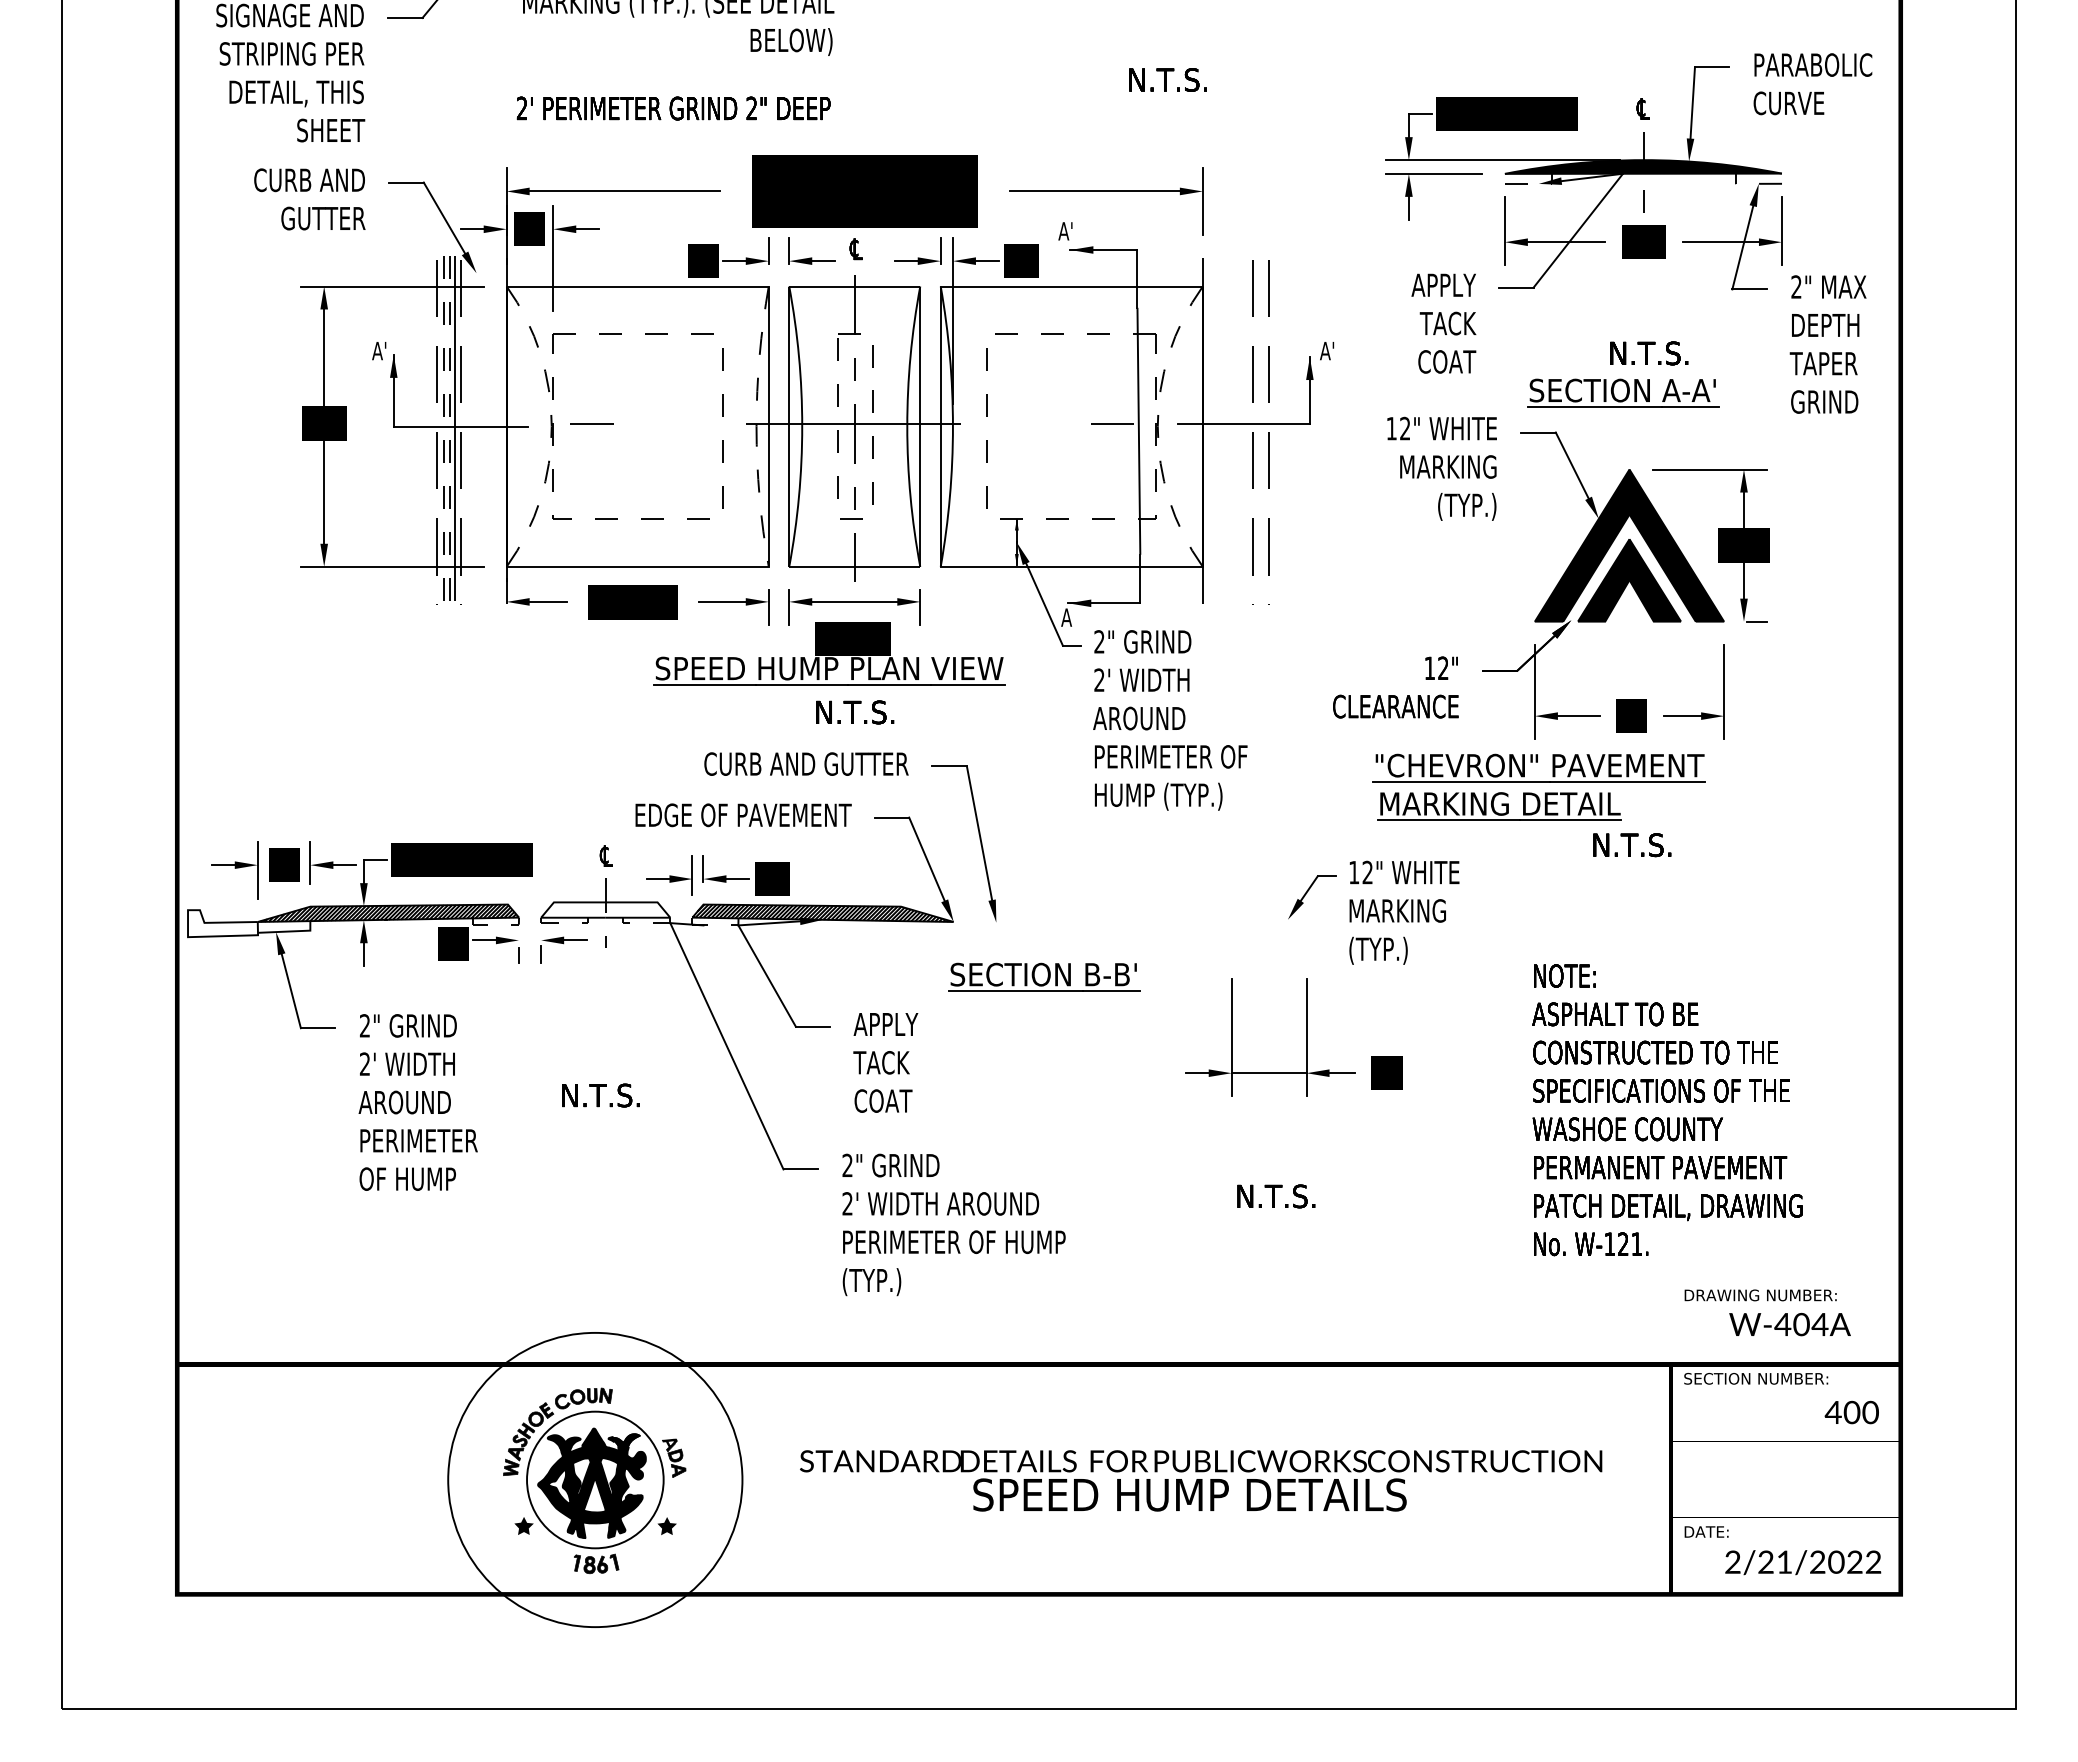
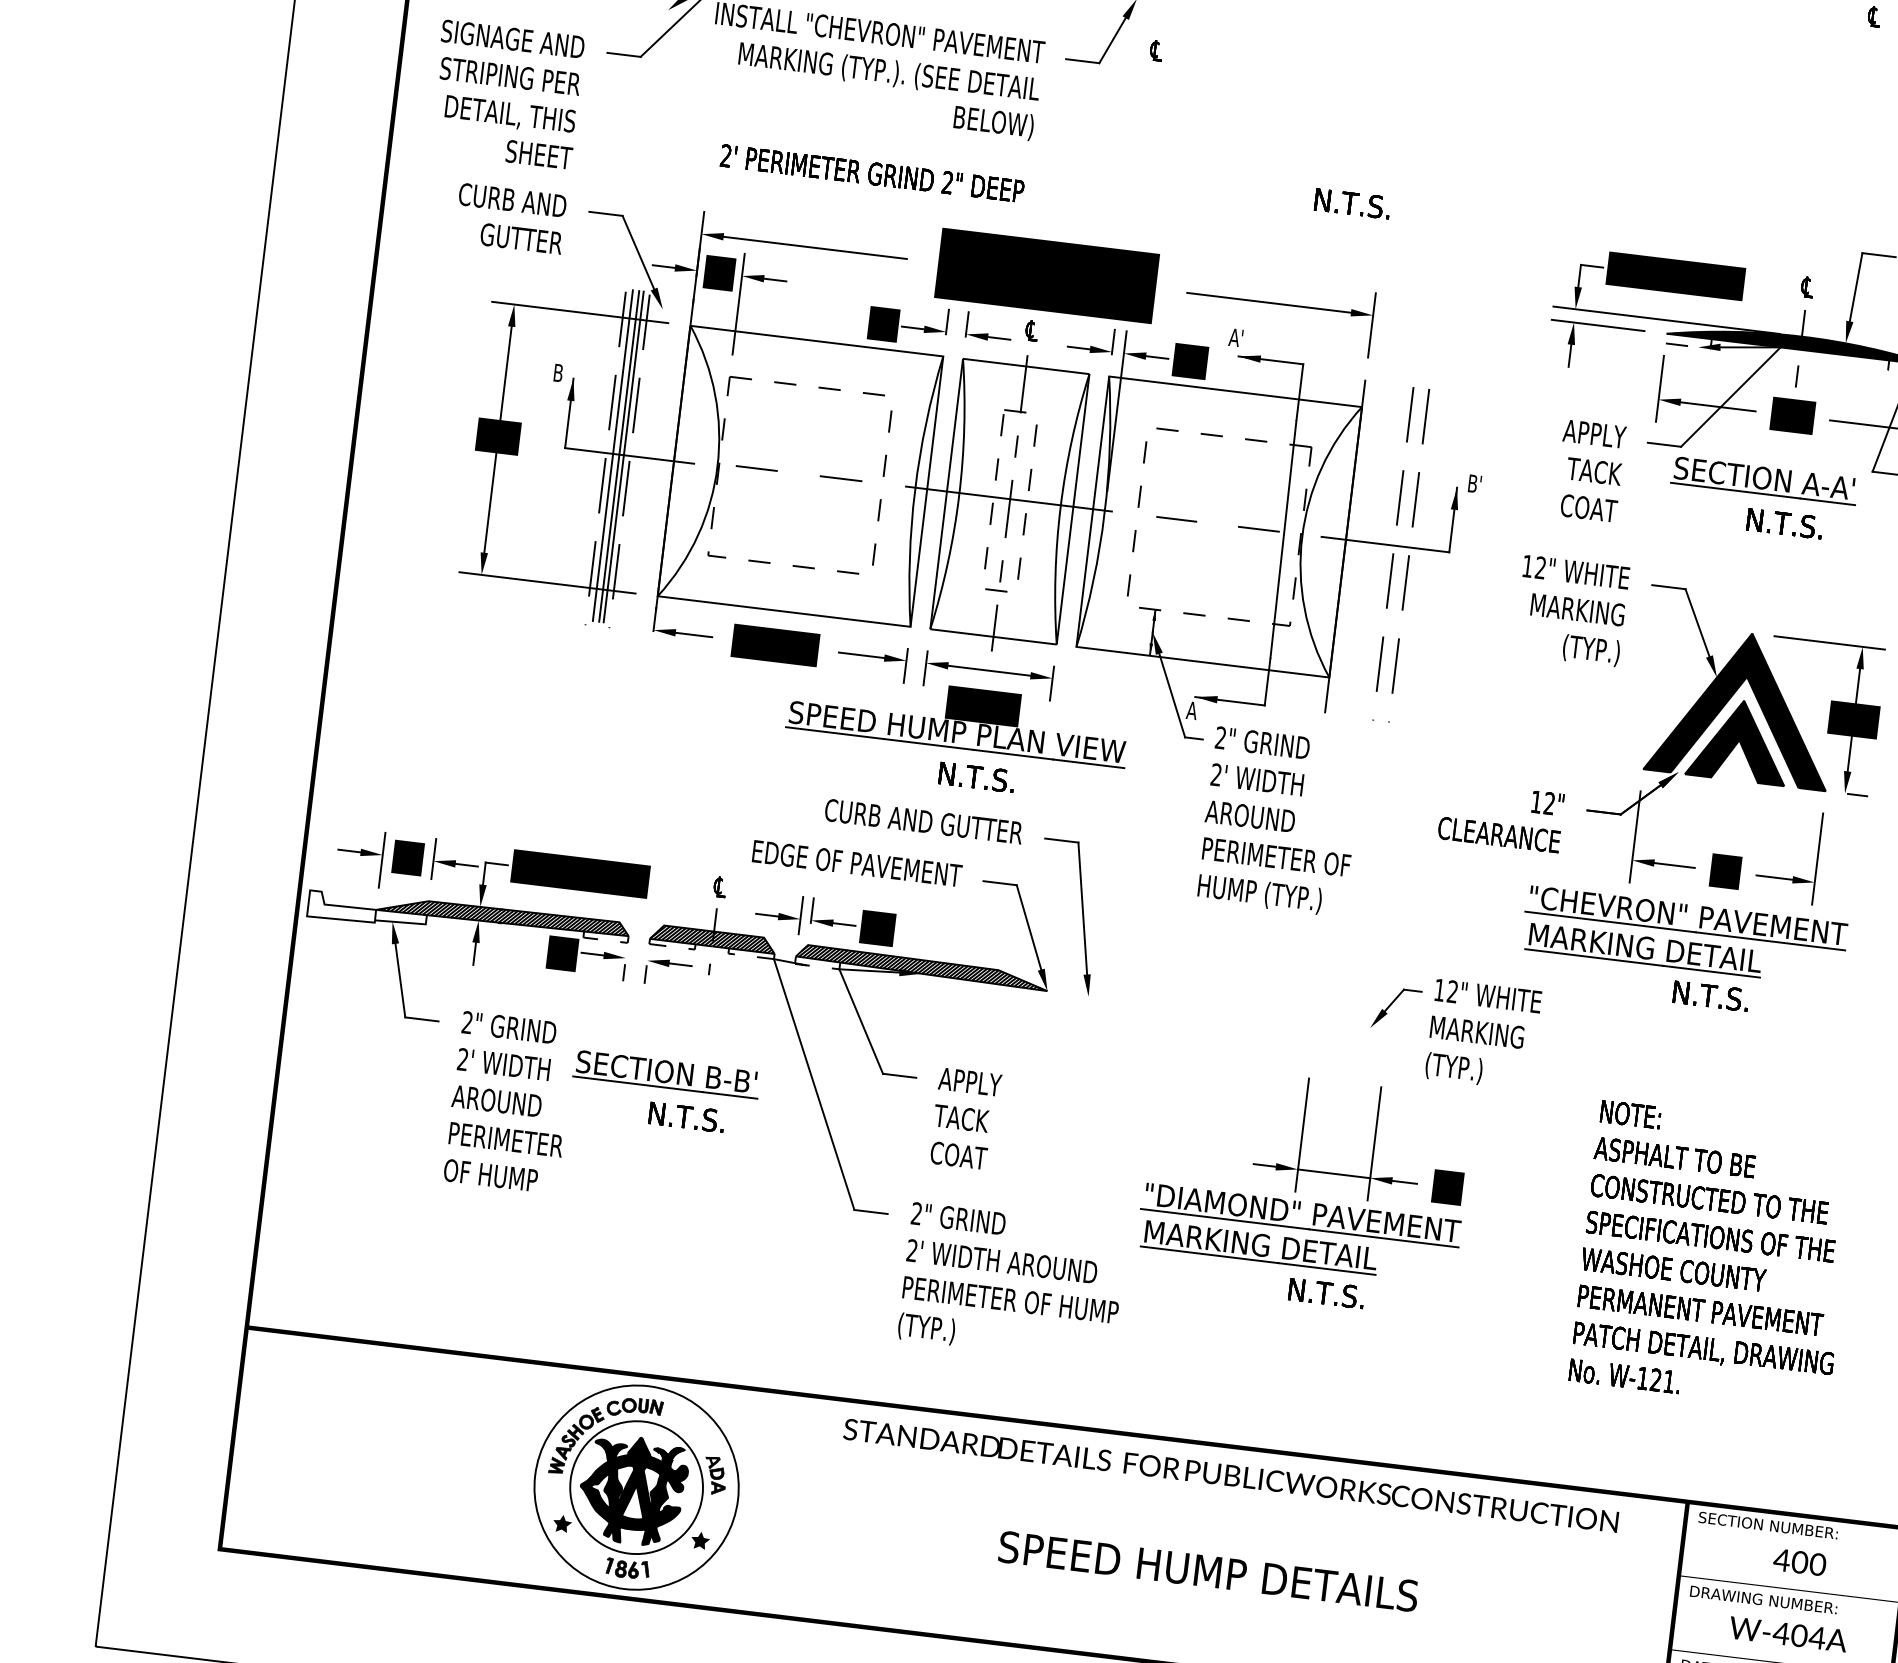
text: (1325, 350) -> (1472, 483), A' -> B'
text: (379, 351) -> (560, 373), A' -> B
part: (1623, 392) -> (1764, 480), moved
line: (679, 423) -> (841, 478), added
line: (1027, 423) -> (1176, 518), added
line: (551, 426) -> (717, 466), dashed -> solid
line: (756, 426) -> (915, 490), dashed -> solid
line: (1157, 426) -> (1301, 536), dashed -> solid
line: (443, 429) -> (612, 456), dashed -> solid
line: (450, 429) -> (619, 457), dashed -> solid
part: (1538, 786) -> (1684, 935), moved
hatch: (604, 909) -> (712, 938), added
part: (1044, 976) -> (667, 1073), moved
part: (1240, 1138) -> (1298, 1233), added
text: (1760, 1295) -> (1763, 1600), moved
text: (1789, 1324) -> (1787, 1634), moved
text: (1851, 1412) -> (1799, 1562), moved
text: (1201, 1461) -> (1231, 1475), moved
circle: (595, 1479) -> (636, 1487), size x0.71

